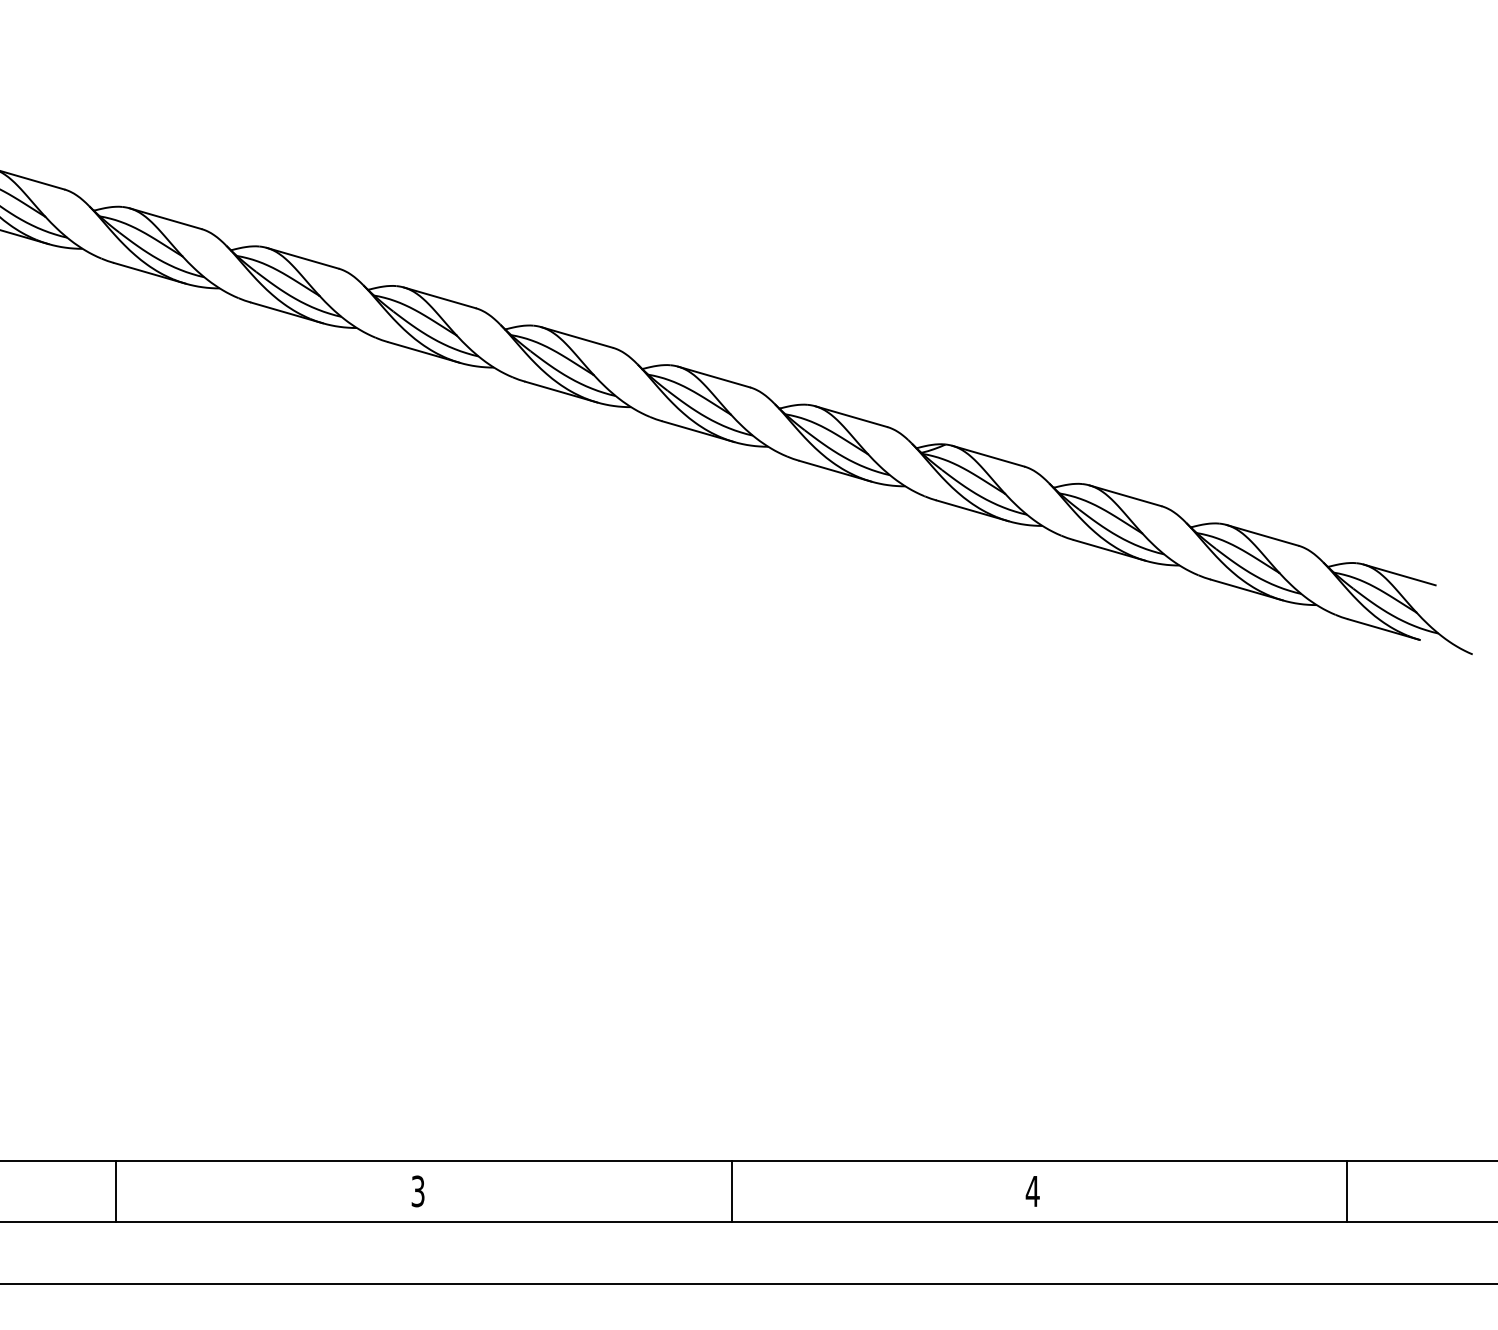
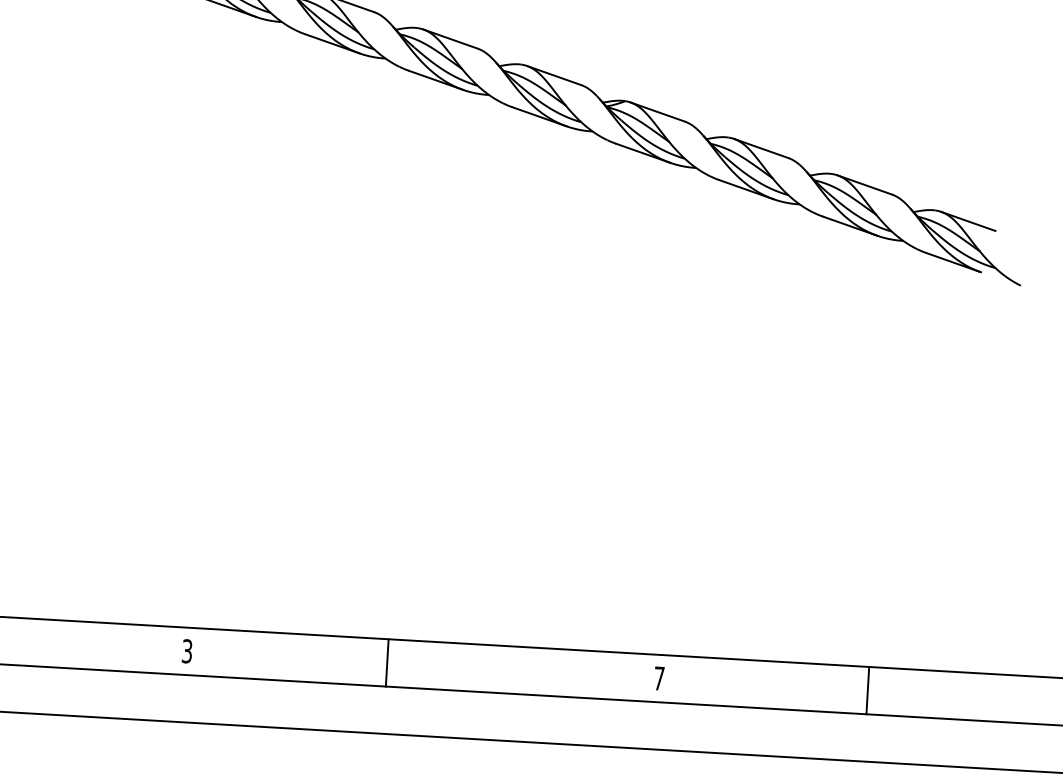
line: (731, 1191) -> (387, 662), moved
text: (1032, 1191) -> (659, 678), 4 -> 7
line: (1347, 1191) -> (867, 690), moved

